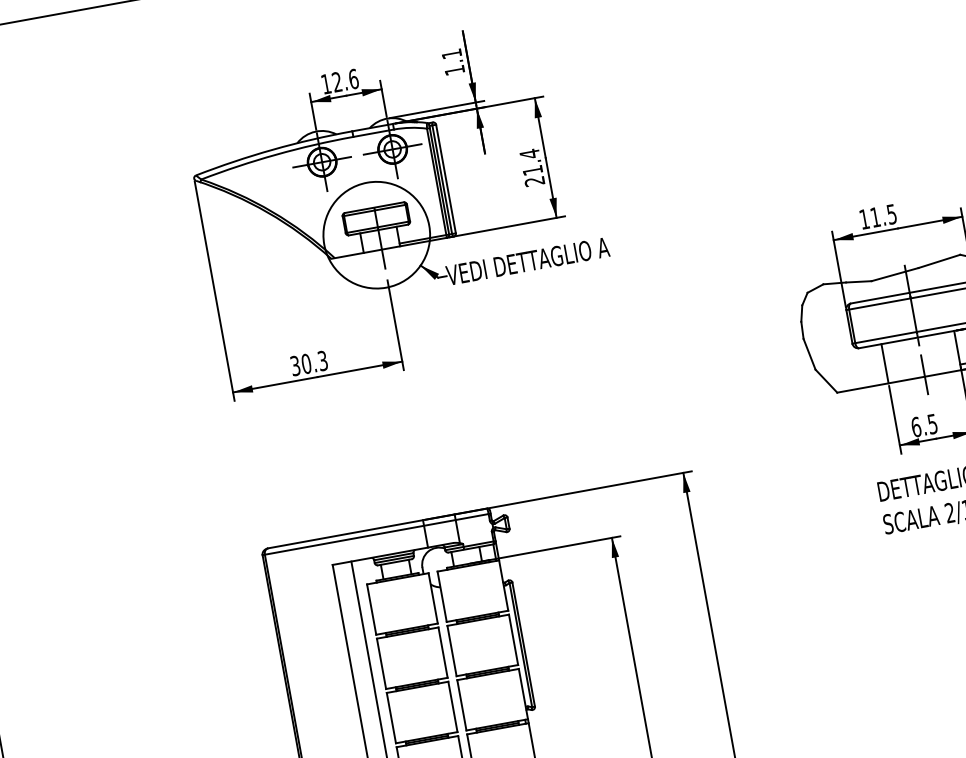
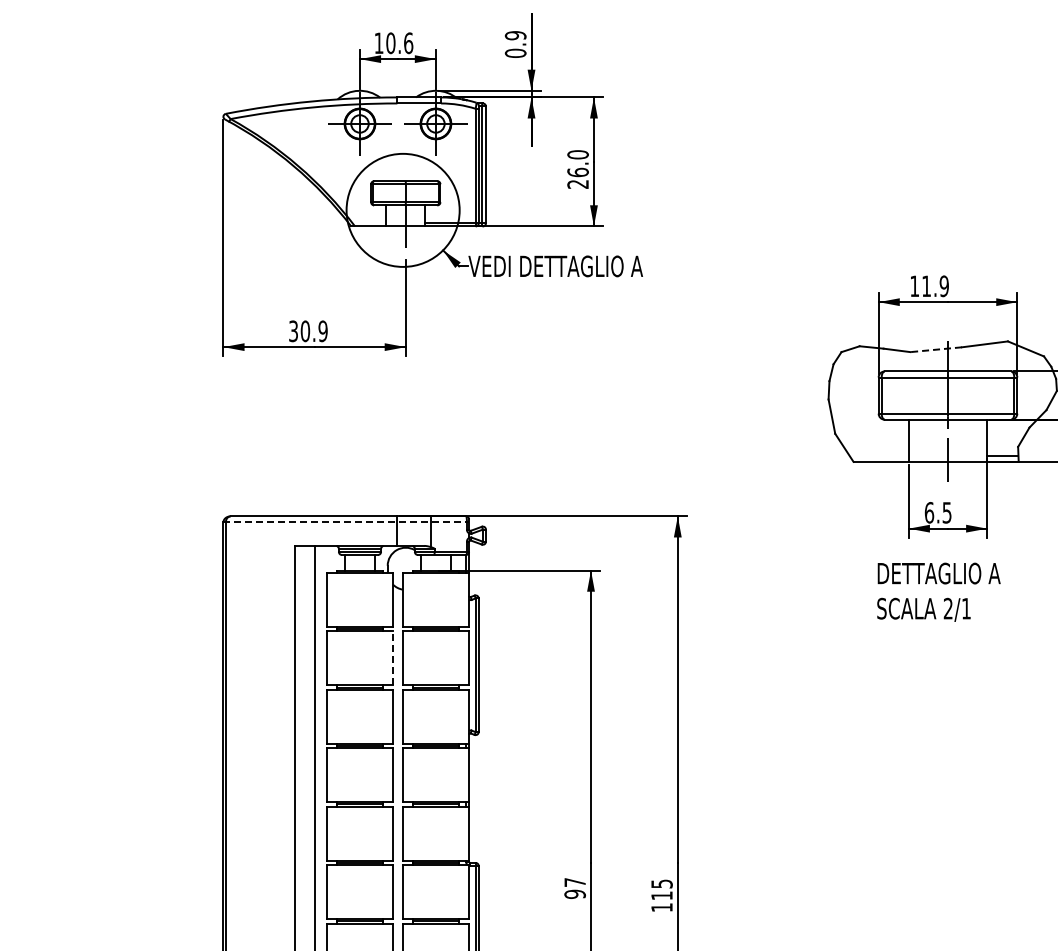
text: (453, 62) -> (515, 44), 1.1 -> 0.9
text: (336, 82) -> (390, 43), 12.6 -> 10.6
text: (530, 162) -> (577, 163), 21.4 -> 26.0
text: (891, 213) -> (943, 285), 11.5 -> 11.9
line: (895, 274) -> (936, 349), solid -> dashed
text: (322, 360) -> (322, 330), 30.3 -> 30.9
line: (376, 534) -> (346, 522), solid -> dashed
line: (443, 651) -> (393, 657), solid -> dashed

